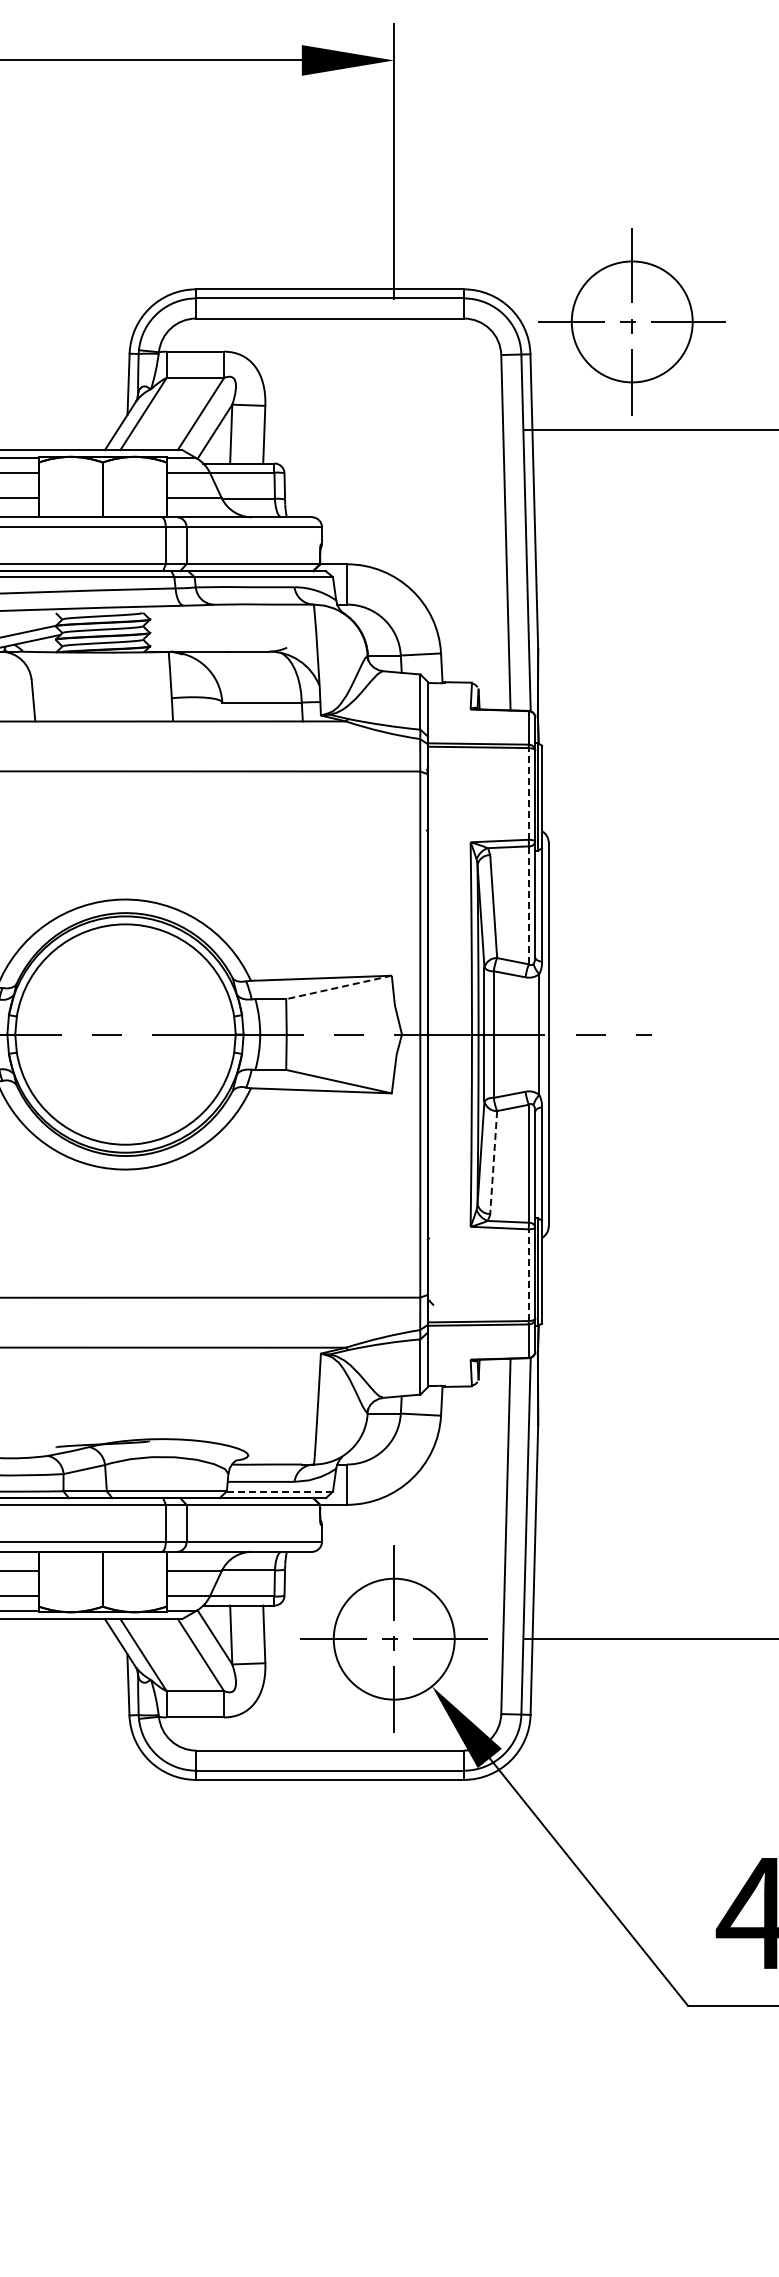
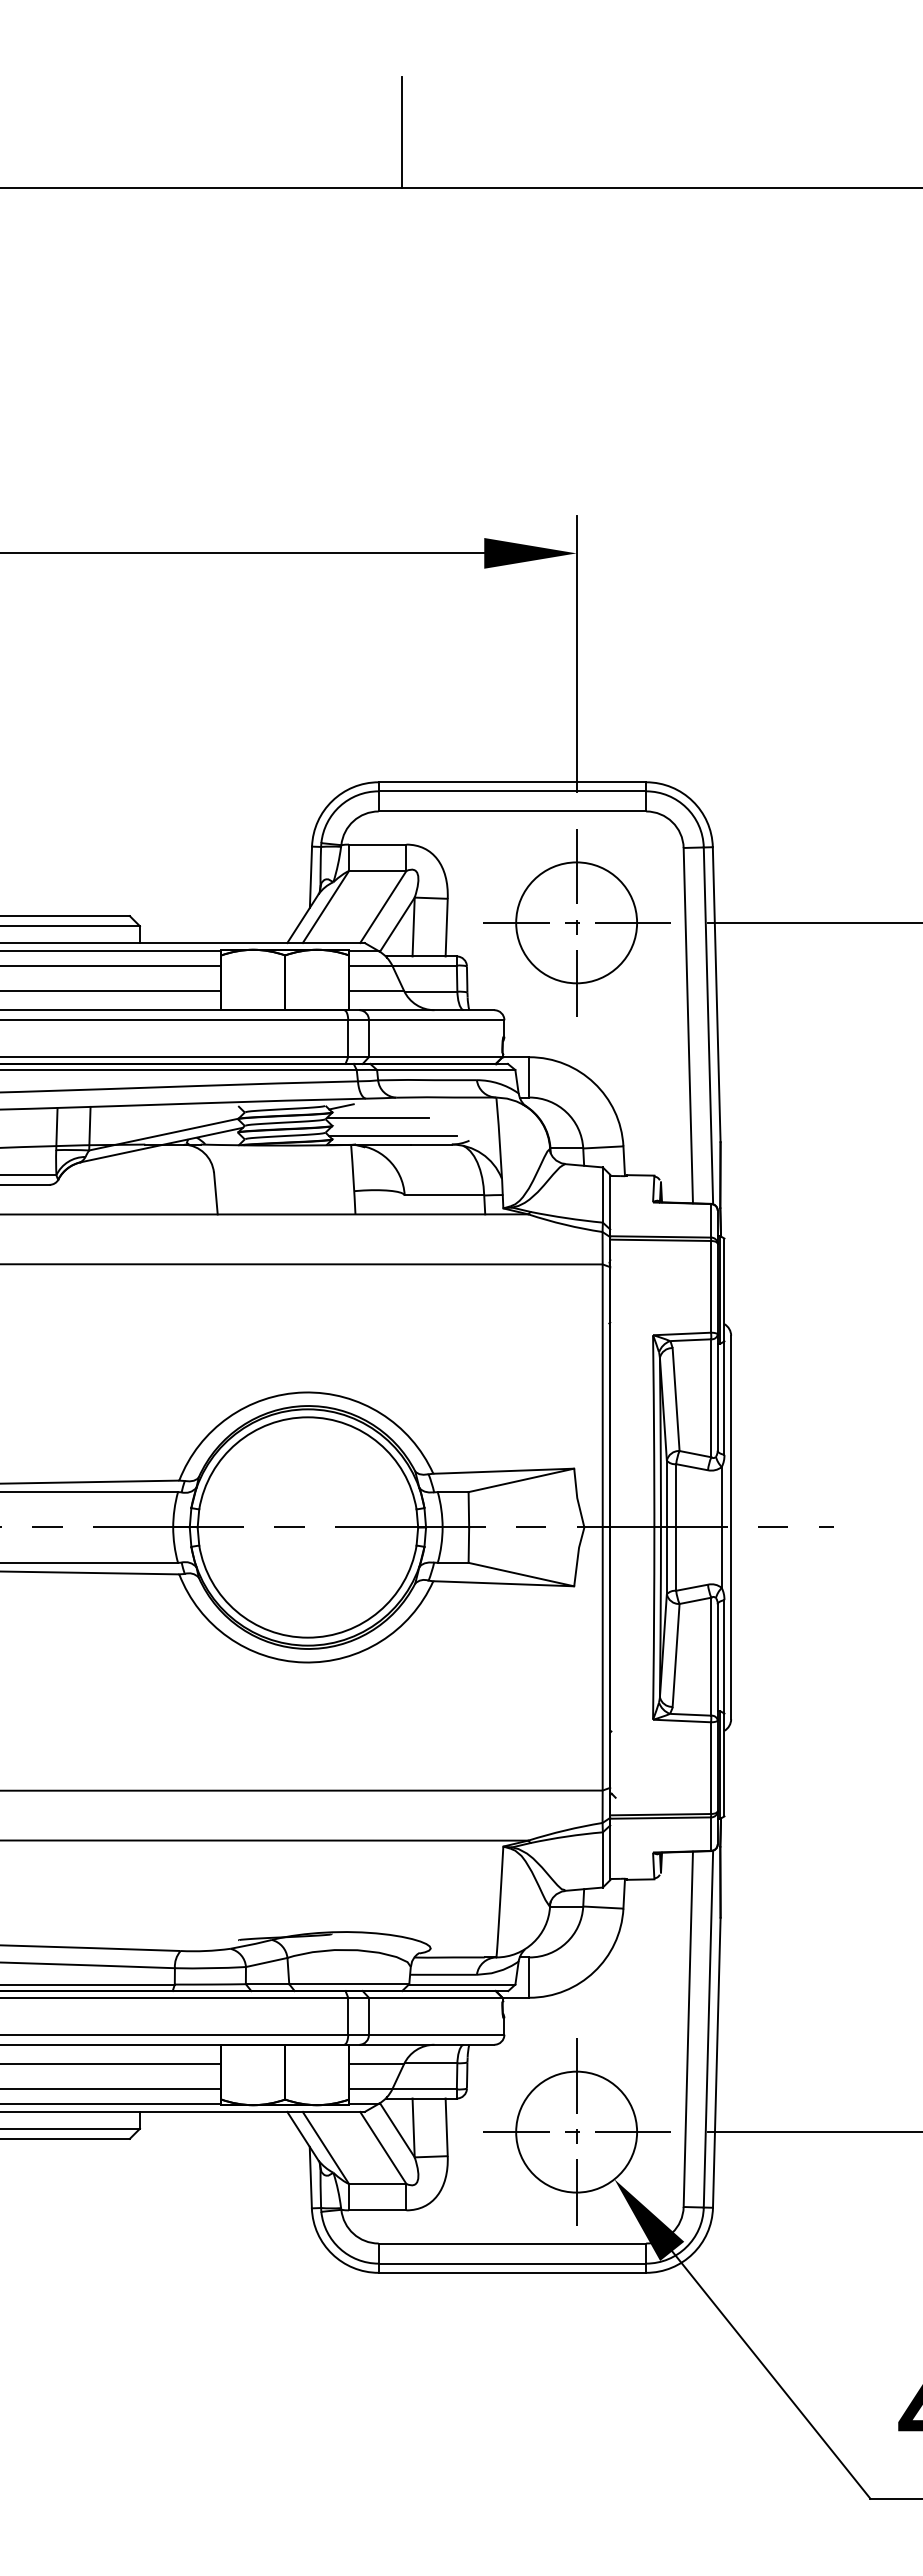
part: (632, 321) -> (576, 922), moved
line: (159, 613) -> (341, 1106), added
line: (196, 624) -> (378, 1117), added
line: (210, 642) -> (392, 1135), added
line: (529, 793) -> (711, 1286), dashed -> solid
line: (529, 905) -> (711, 1398), dashed -> solid
line: (338, 987) -> (520, 1480), dashed -> solid
line: (494, 1162) -> (676, 1655), dashed -> solid
line: (529, 1275) -> (711, 1768), dashed -> solid
line: (280, 1491) -> (462, 1984), dashed -> solid

